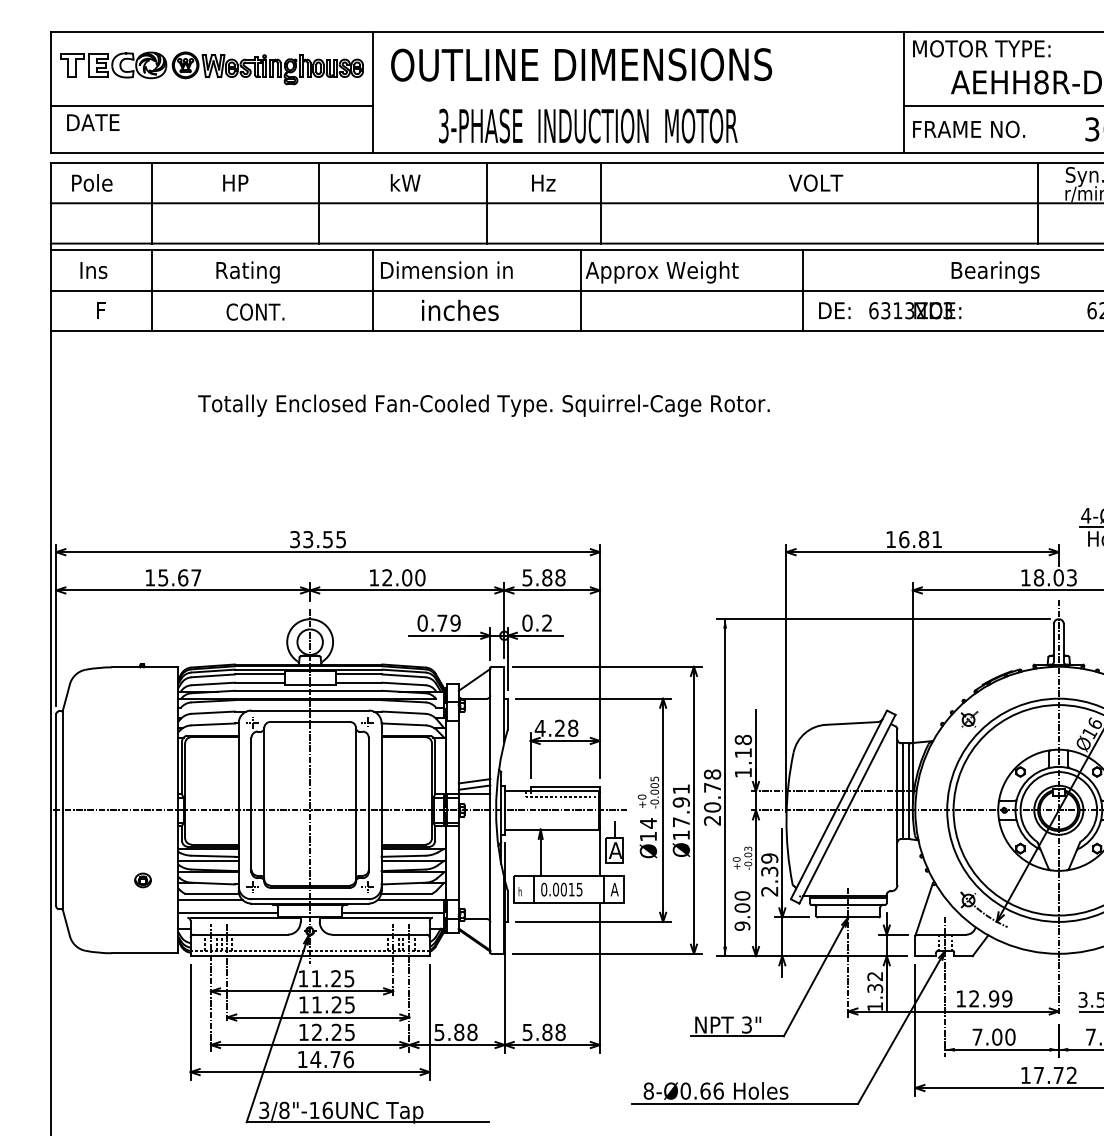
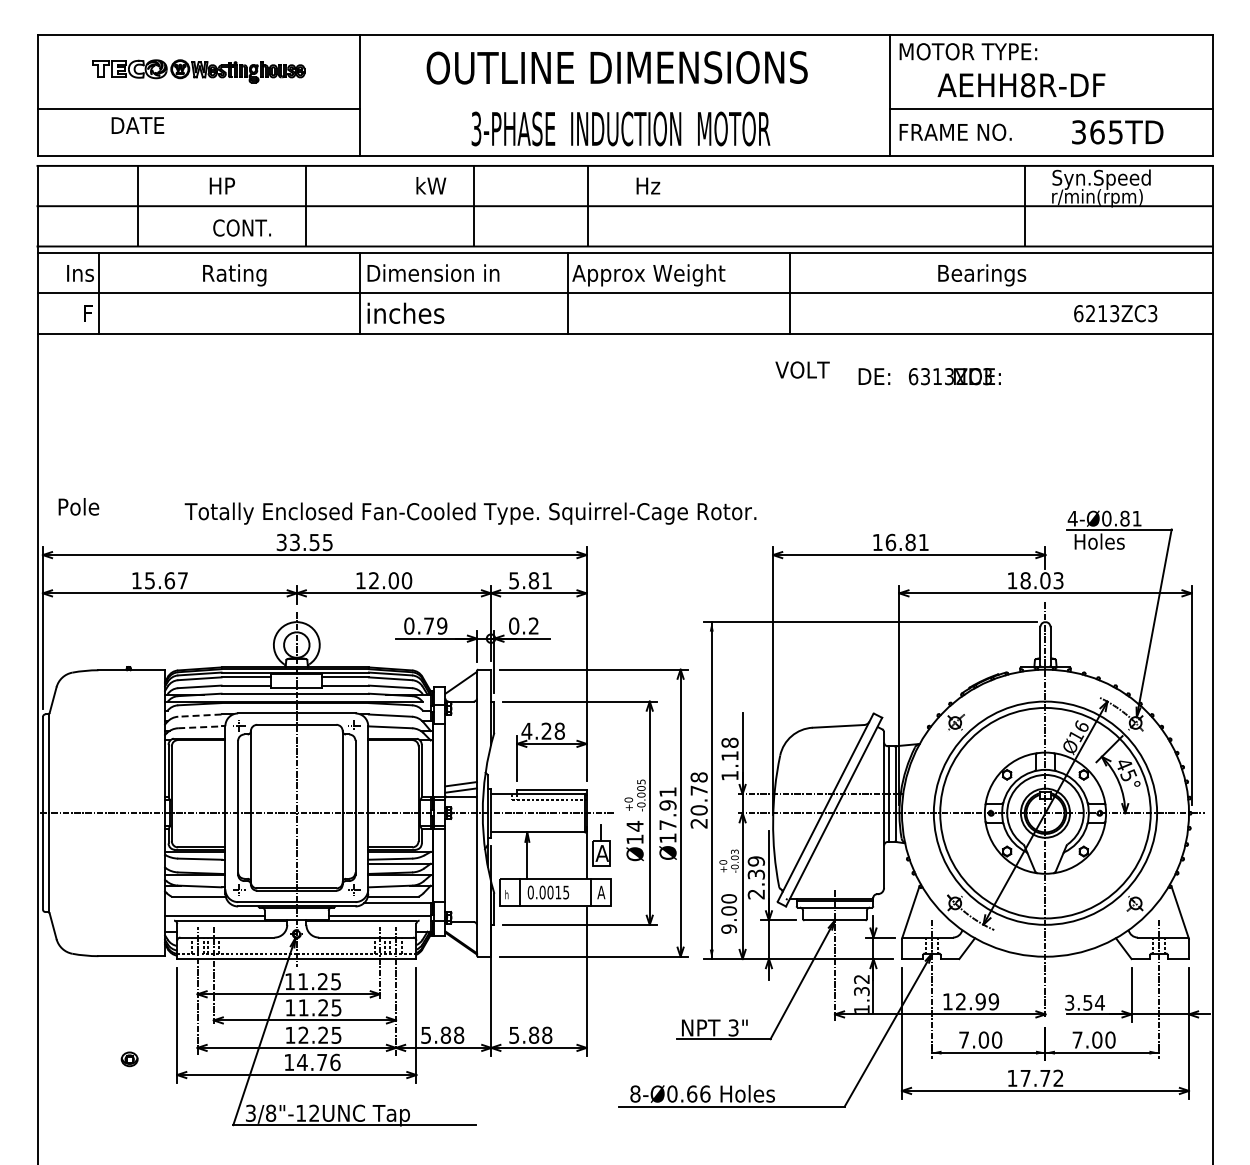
text: (580, 64) -> (616, 67), moved
part: (211, 68) -> (198, 71), size x0.7
text: (92, 122) -> (137, 125), moved
text: (587, 125) -> (620, 128), moved
text: (91, 182) -> (78, 506), moved
text: (405, 182) -> (431, 185), moved
text: (543, 182) -> (648, 185), moved
text: (815, 182) -> (802, 369), moved
line: (151, 290) -> (99, 293), moved
text: (459, 309) -> (405, 312), moved
text: (889, 310) -> (929, 376), moved
text: (254, 311) -> (241, 227), moved
text: (483, 405) -> (470, 513), moved
text: (560, 577) -> (547, 580), 5.88 -> 5.81
line: (212, 712) -> (199, 715), solid -> dashed
line: (213, 724) -> (200, 727), solid -> dashed
line: (208, 860) -> (195, 863), removed
part: (142, 880) -> (129, 1059), moved
line: (210, 900) -> (197, 903), removed
text: (327, 1109) -> (314, 1112), 3/8"-16UNC -> 3/8"-12UNC

